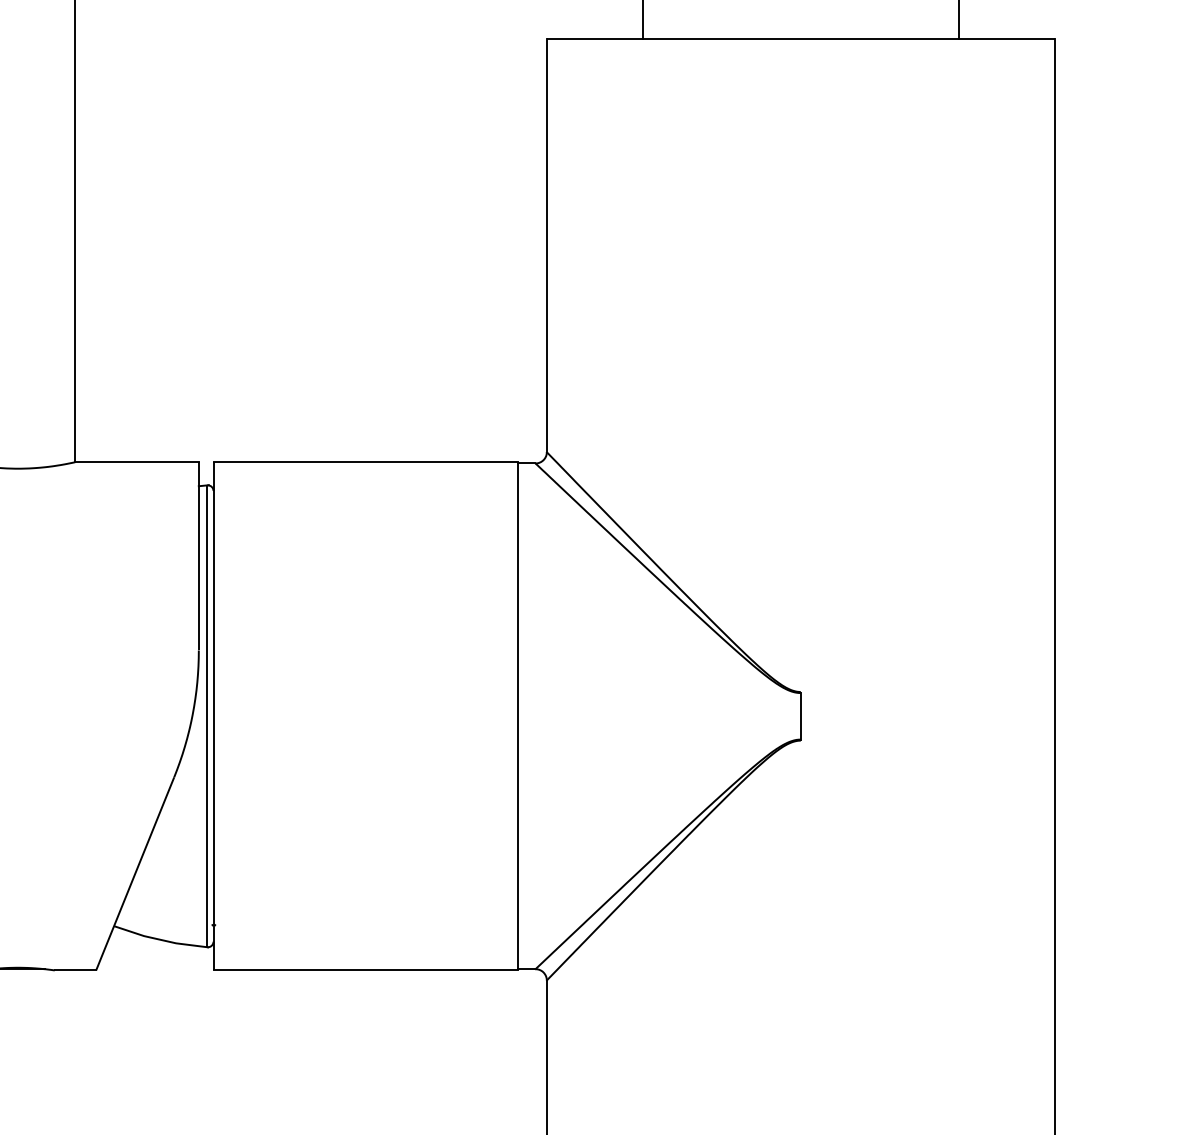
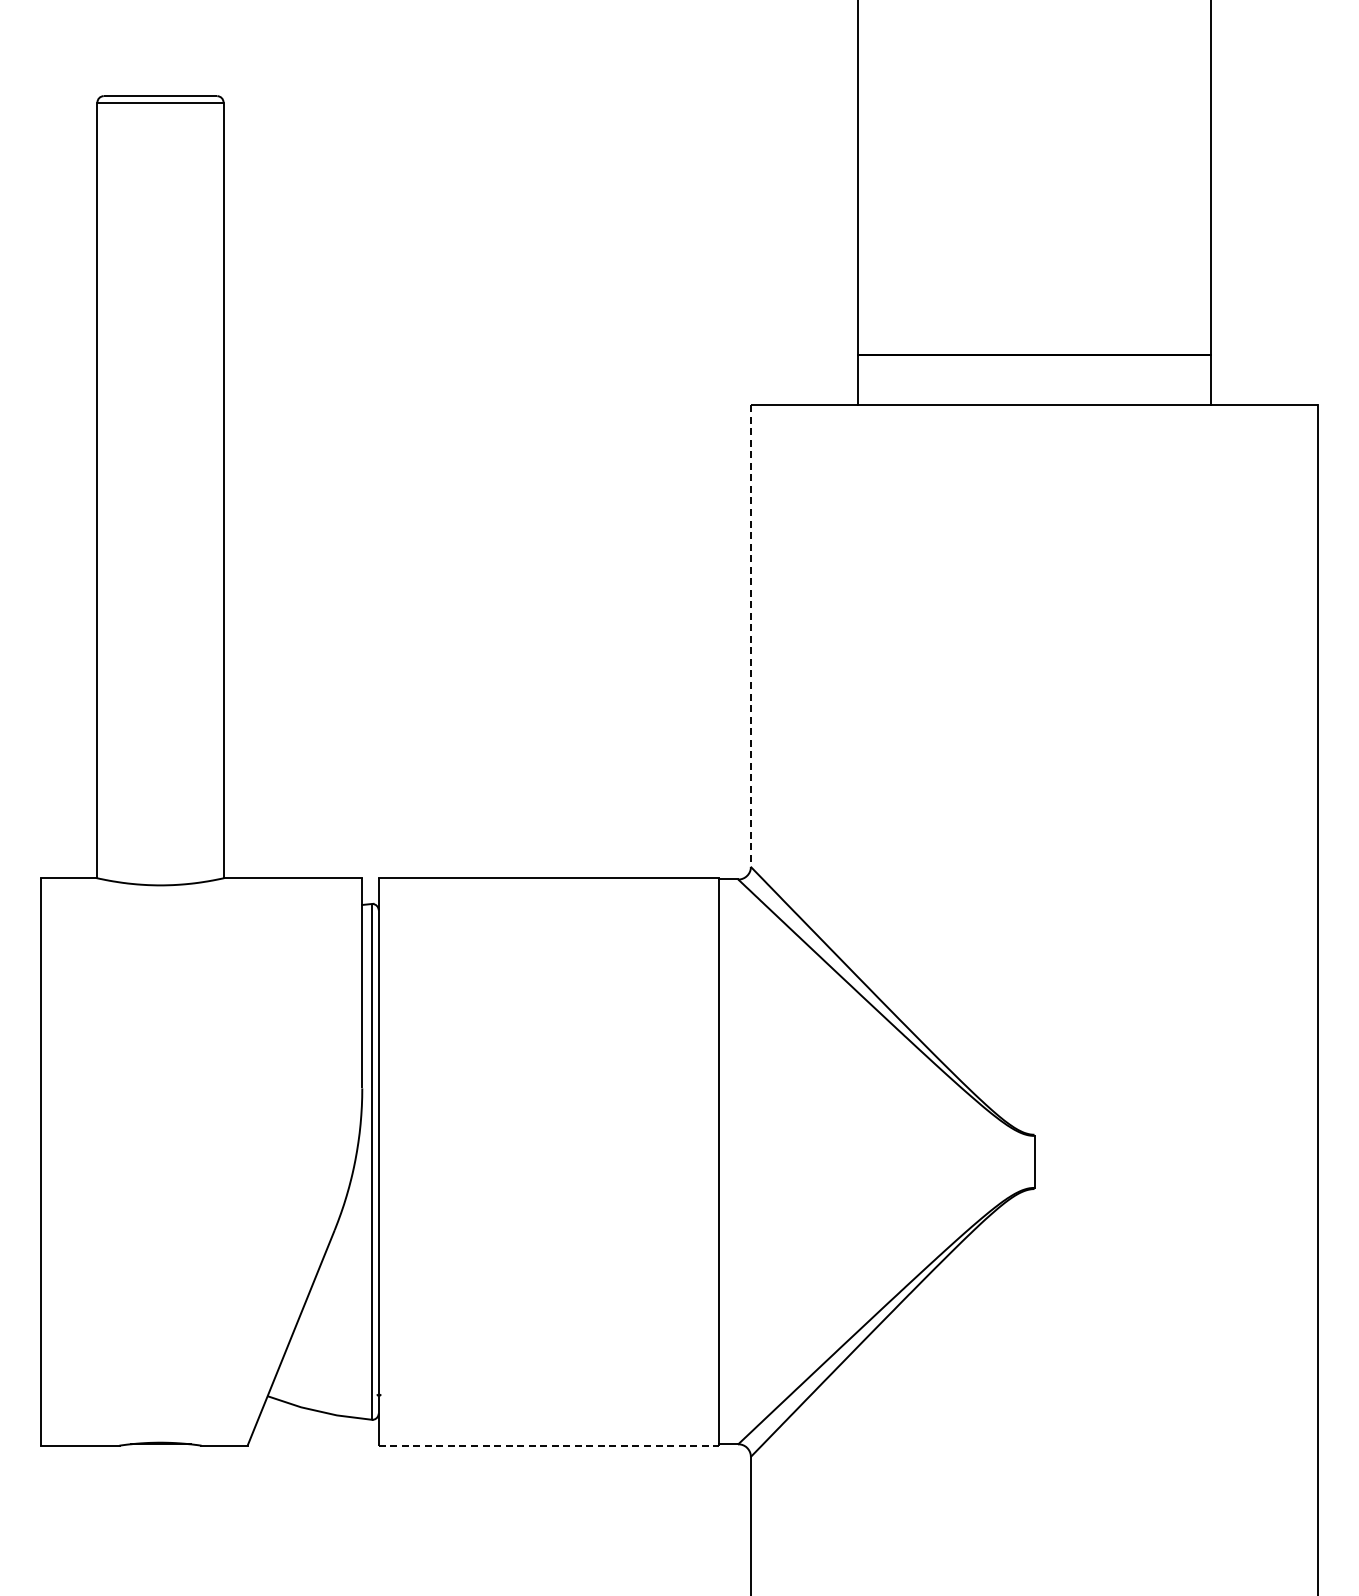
line: (546, 244) -> (750, 635), solid -> dashed
line: (366, 970) -> (549, 1445), solid -> dashed

